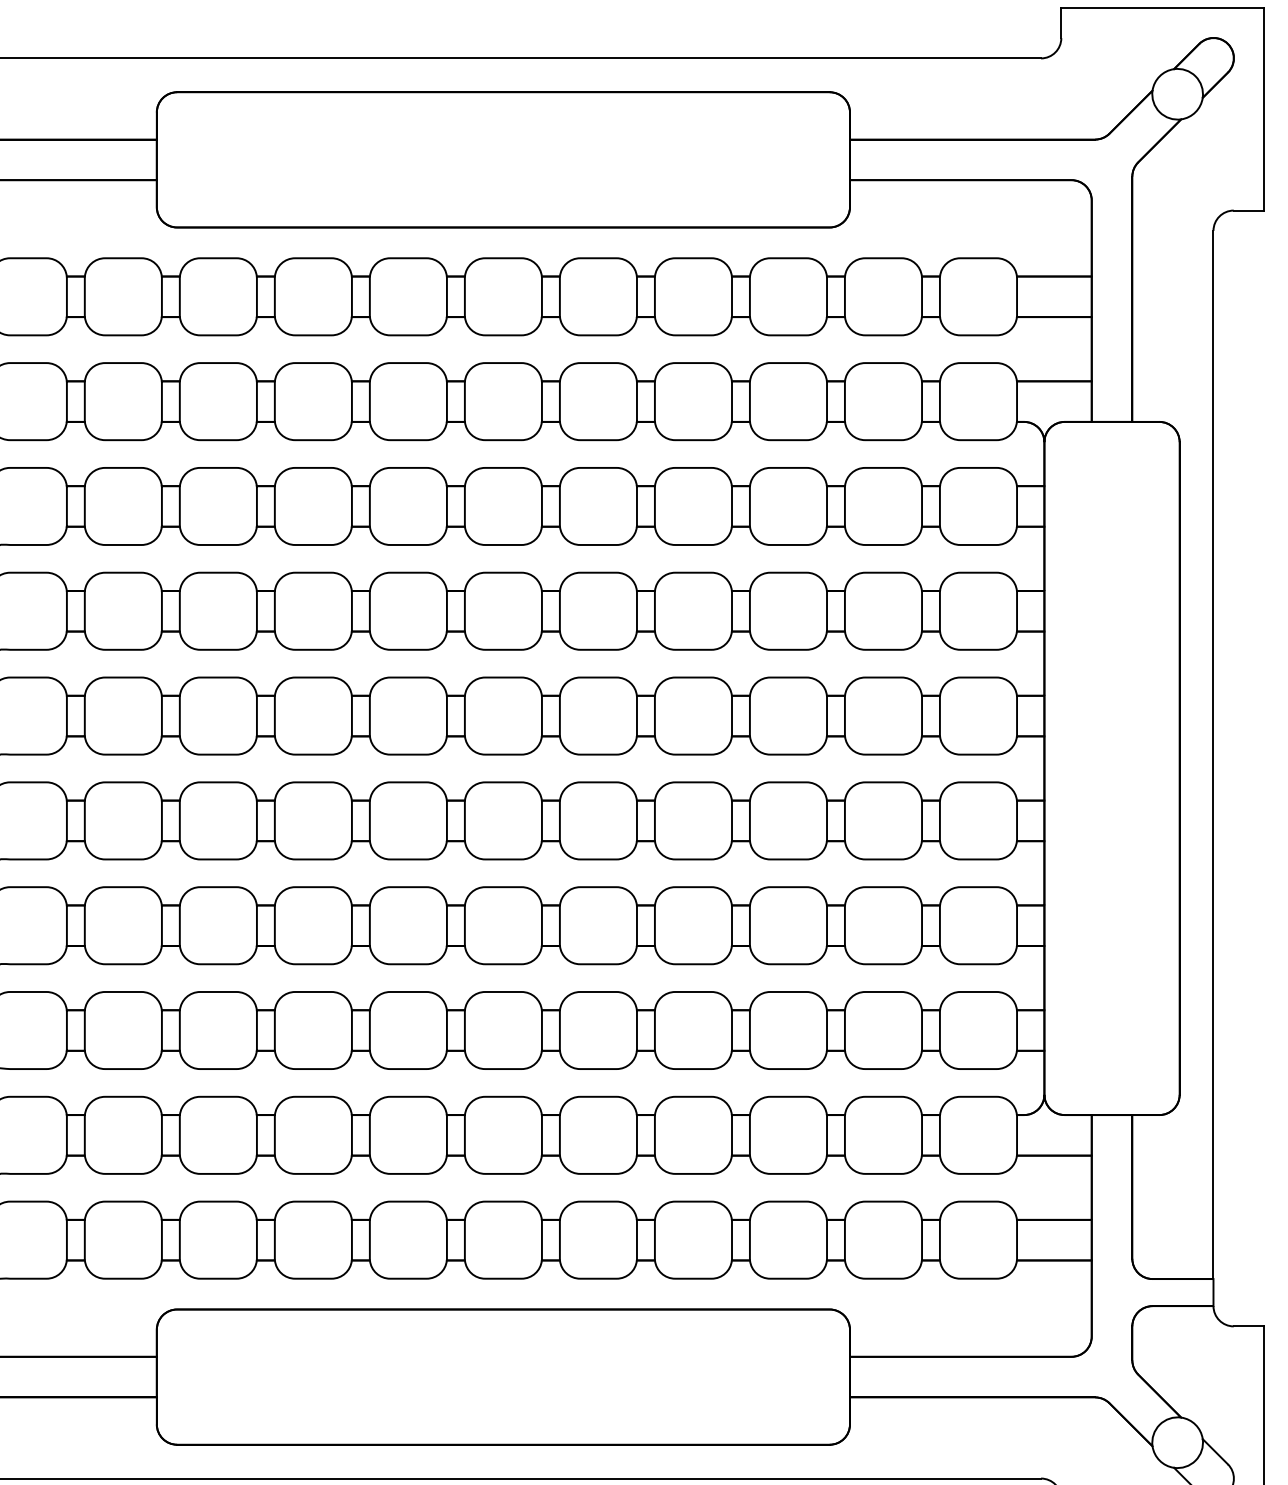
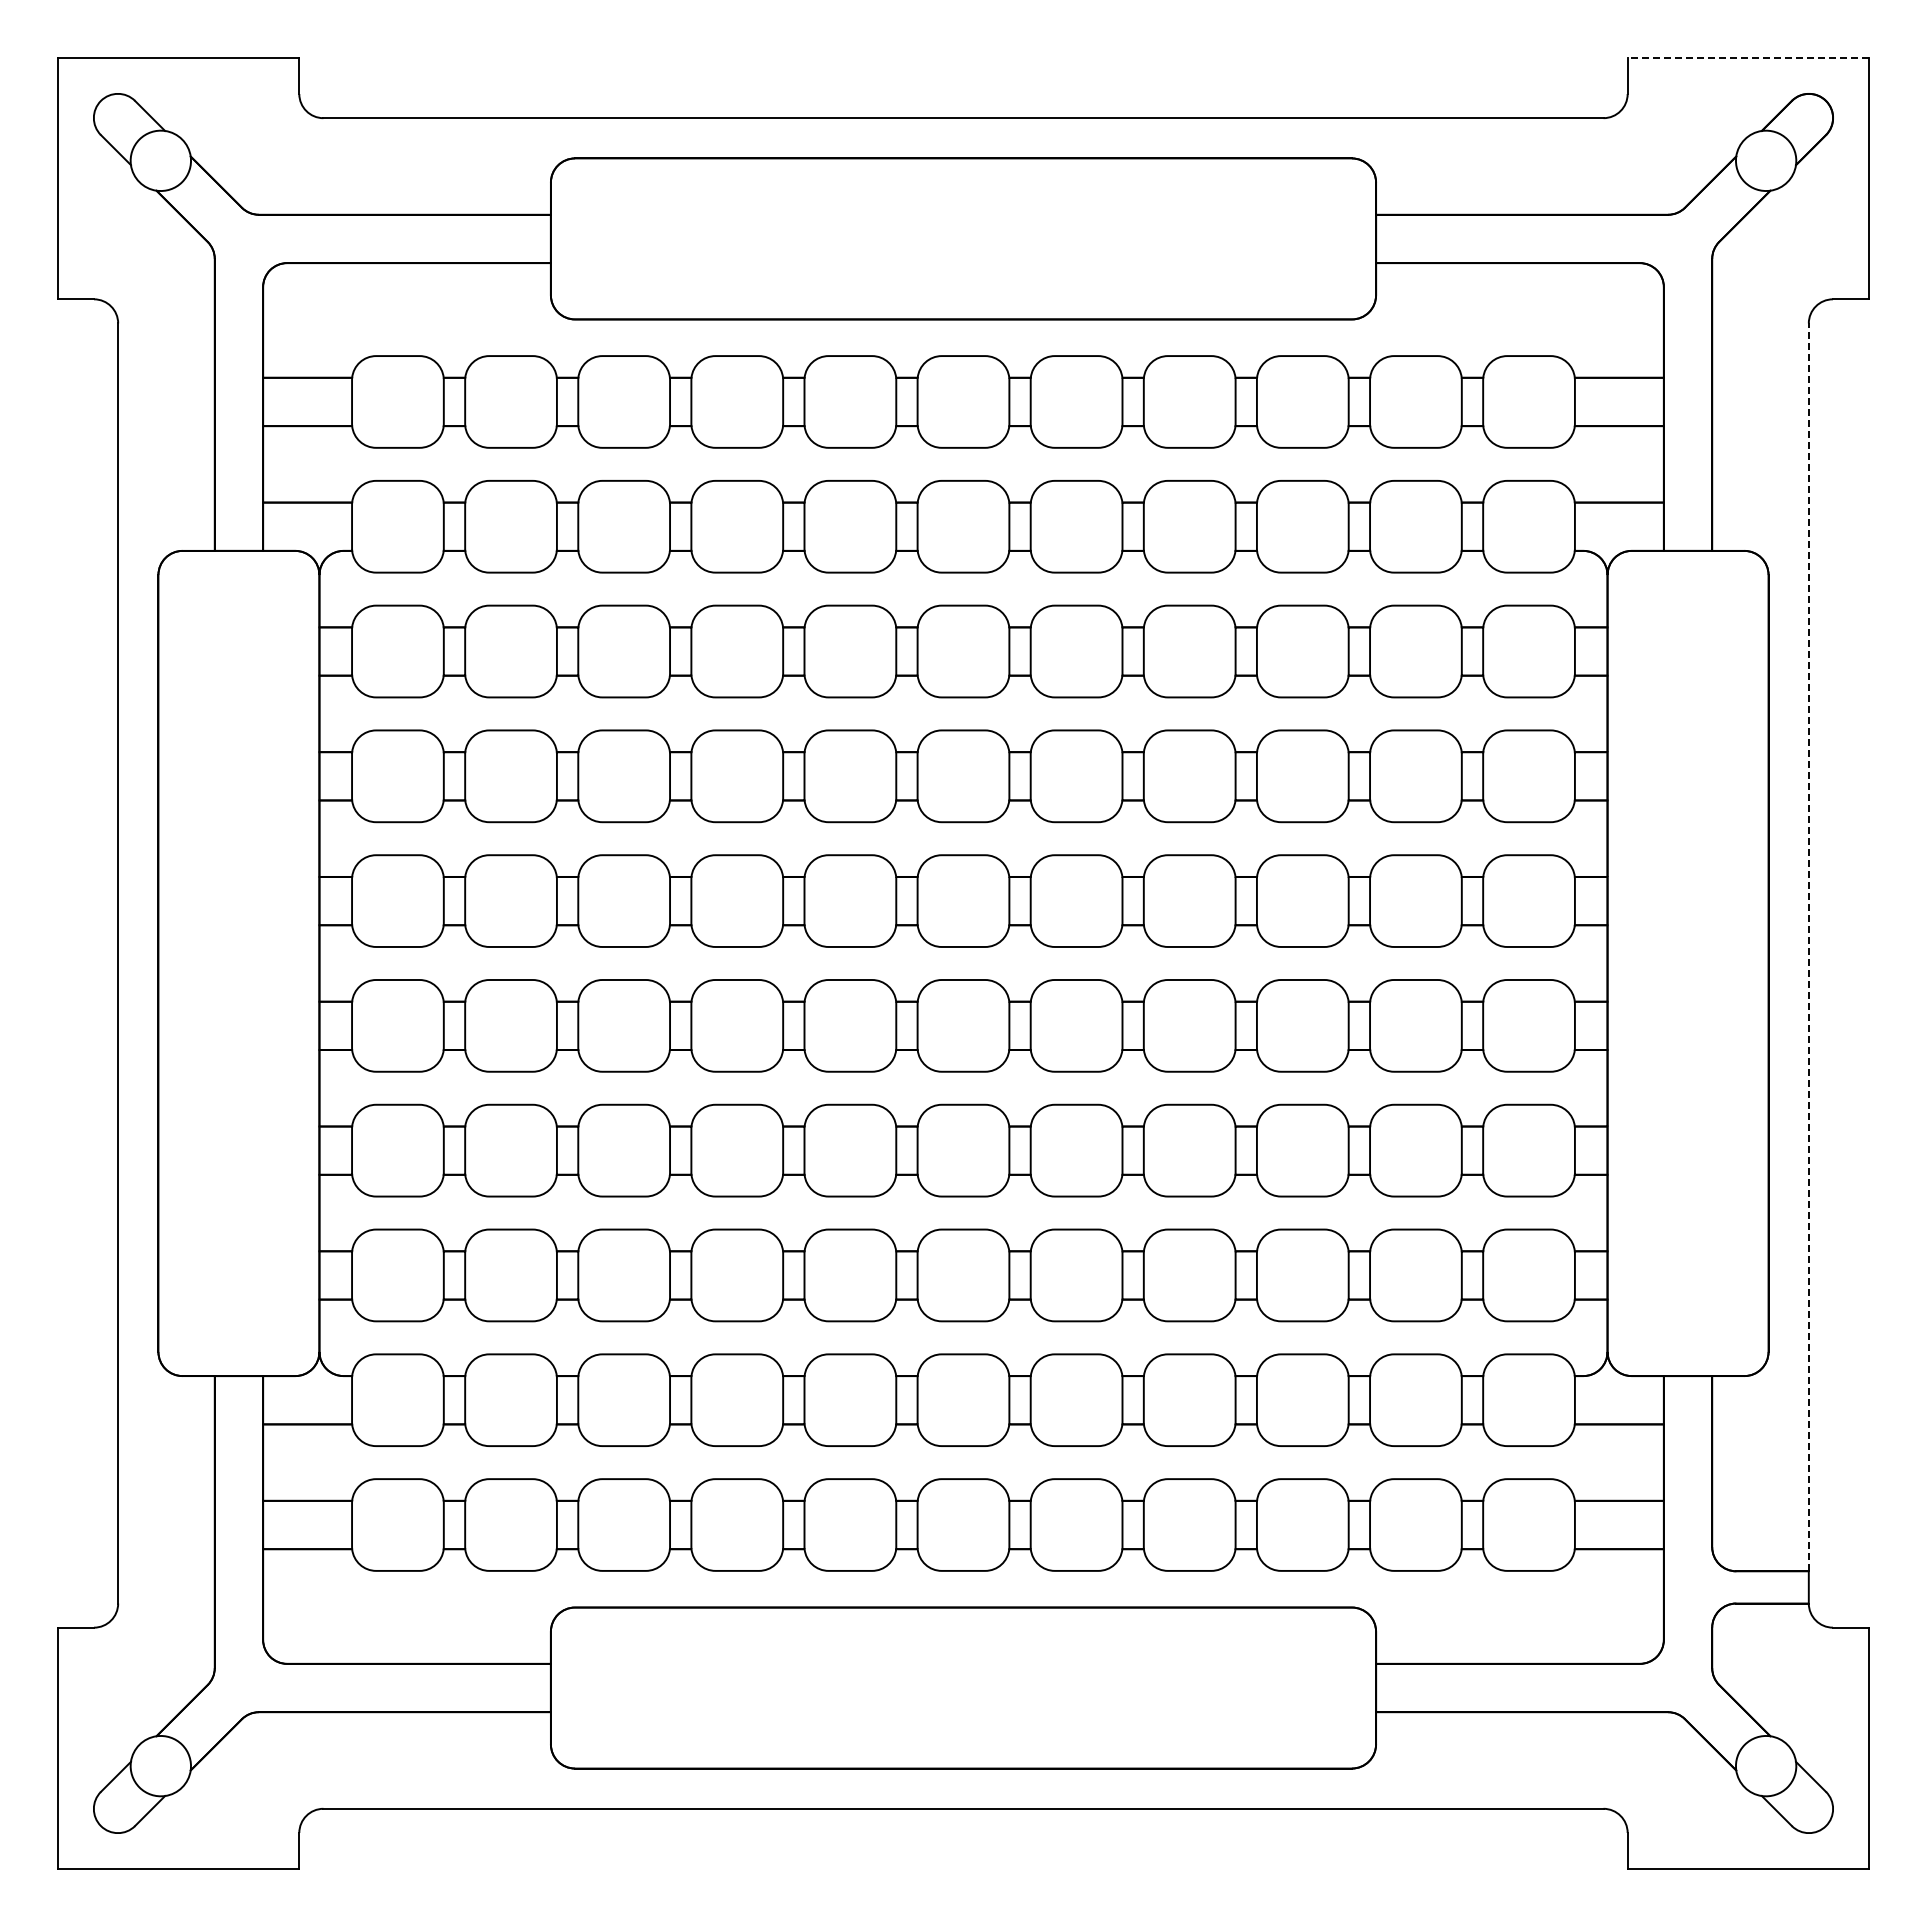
line: (1162, 7) -> (1748, 57), solid -> dashed
line: (1213, 755) -> (1808, 947), solid -> dashed

